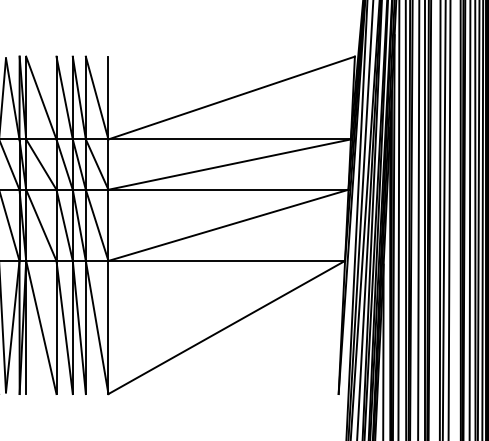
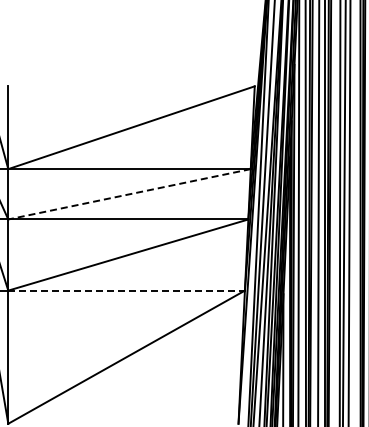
line: (229, 164) -> (129, 194), solid -> dashed
line: (227, 260) -> (127, 290), solid -> dashed

